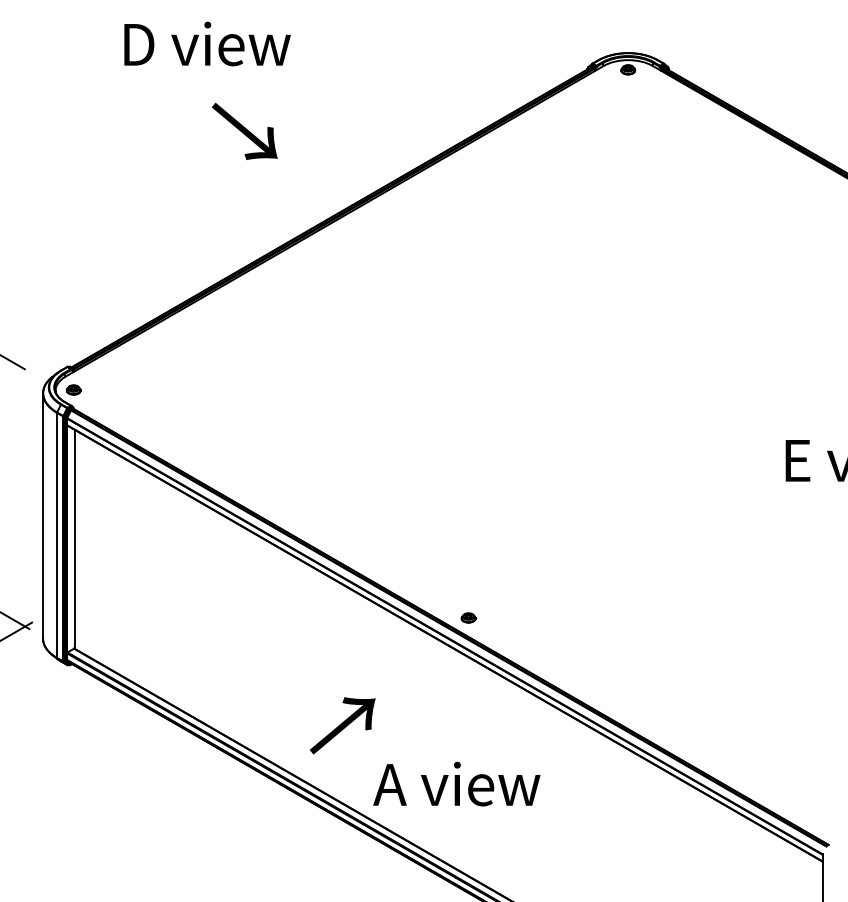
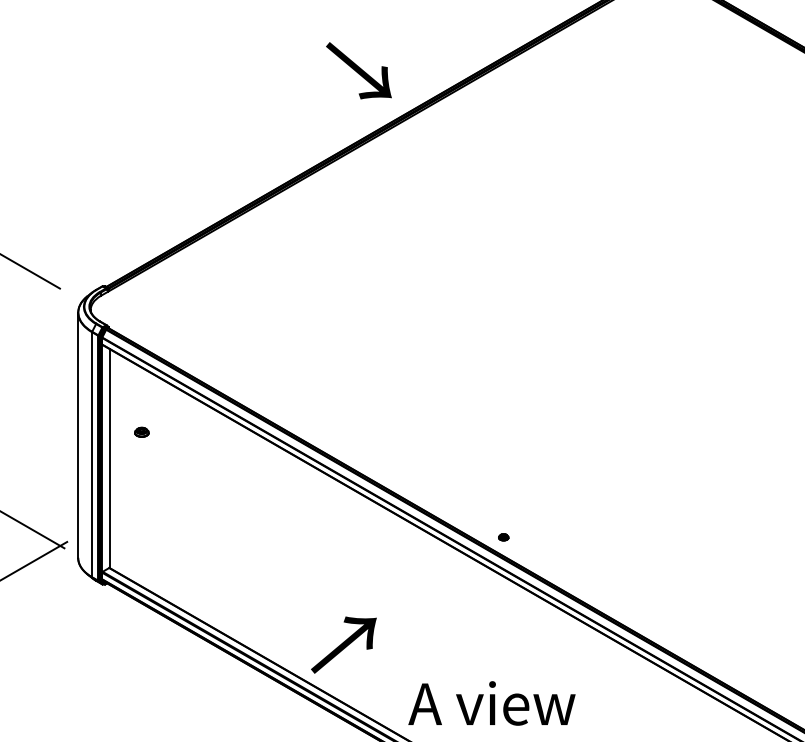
text: (244, 130) -> (358, 69), moved
part: (73, 389) -> (141, 431), moved
part: (468, 617) -> (503, 536), size x0.7
text: (342, 725) -> (343, 644), moved

